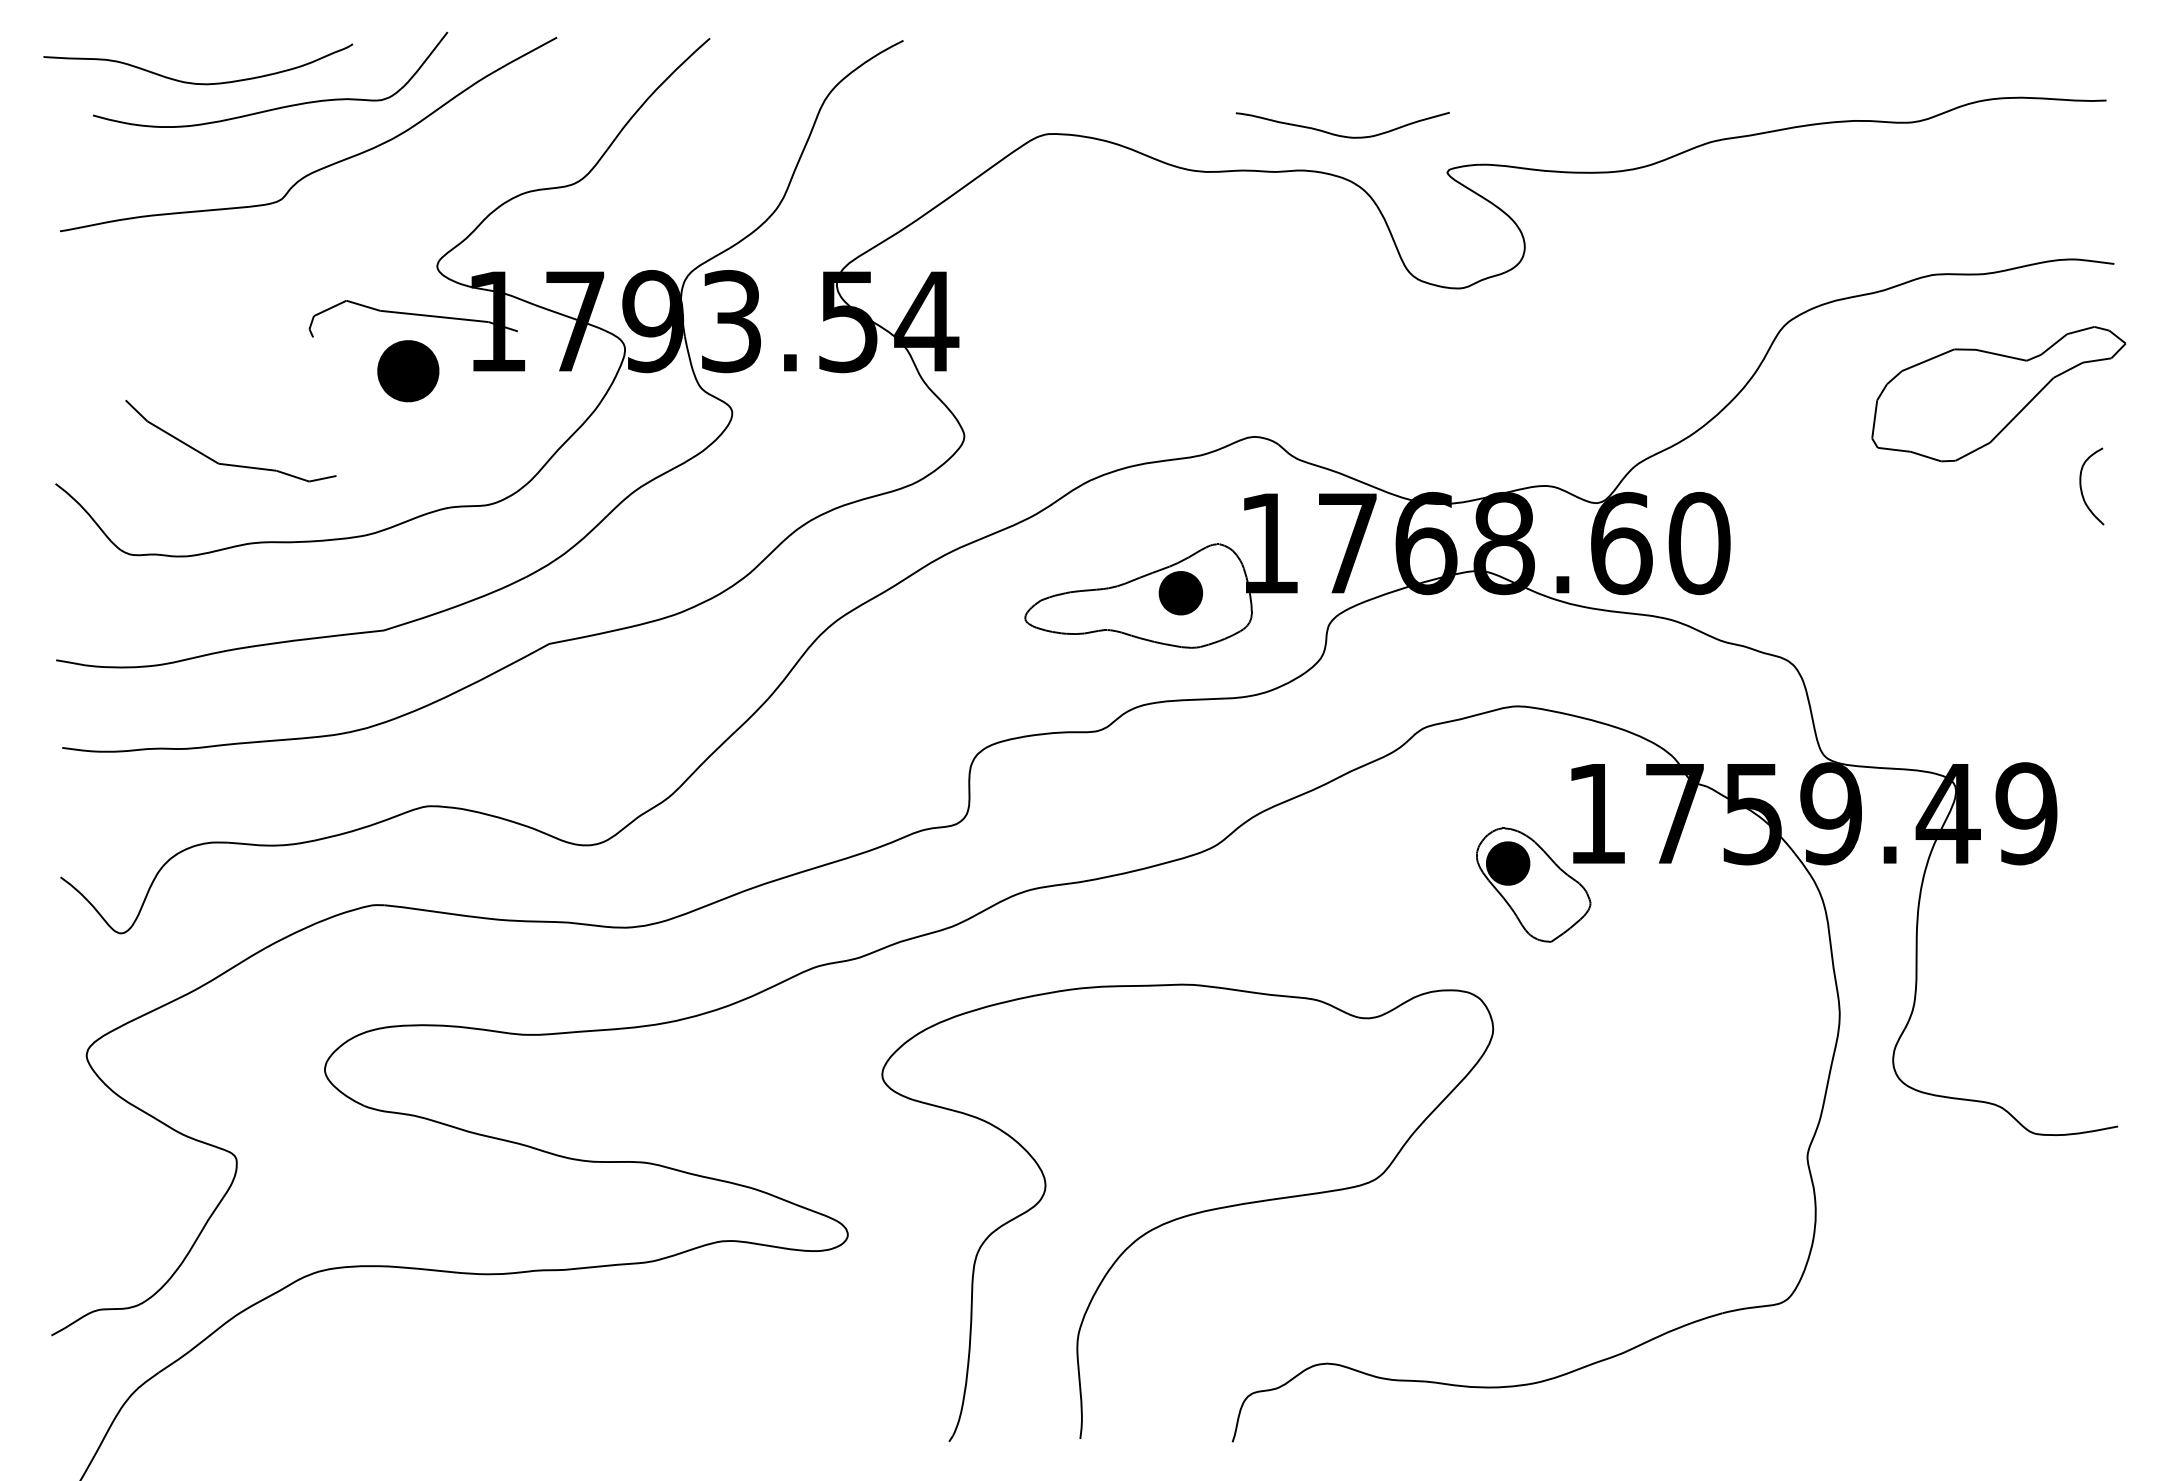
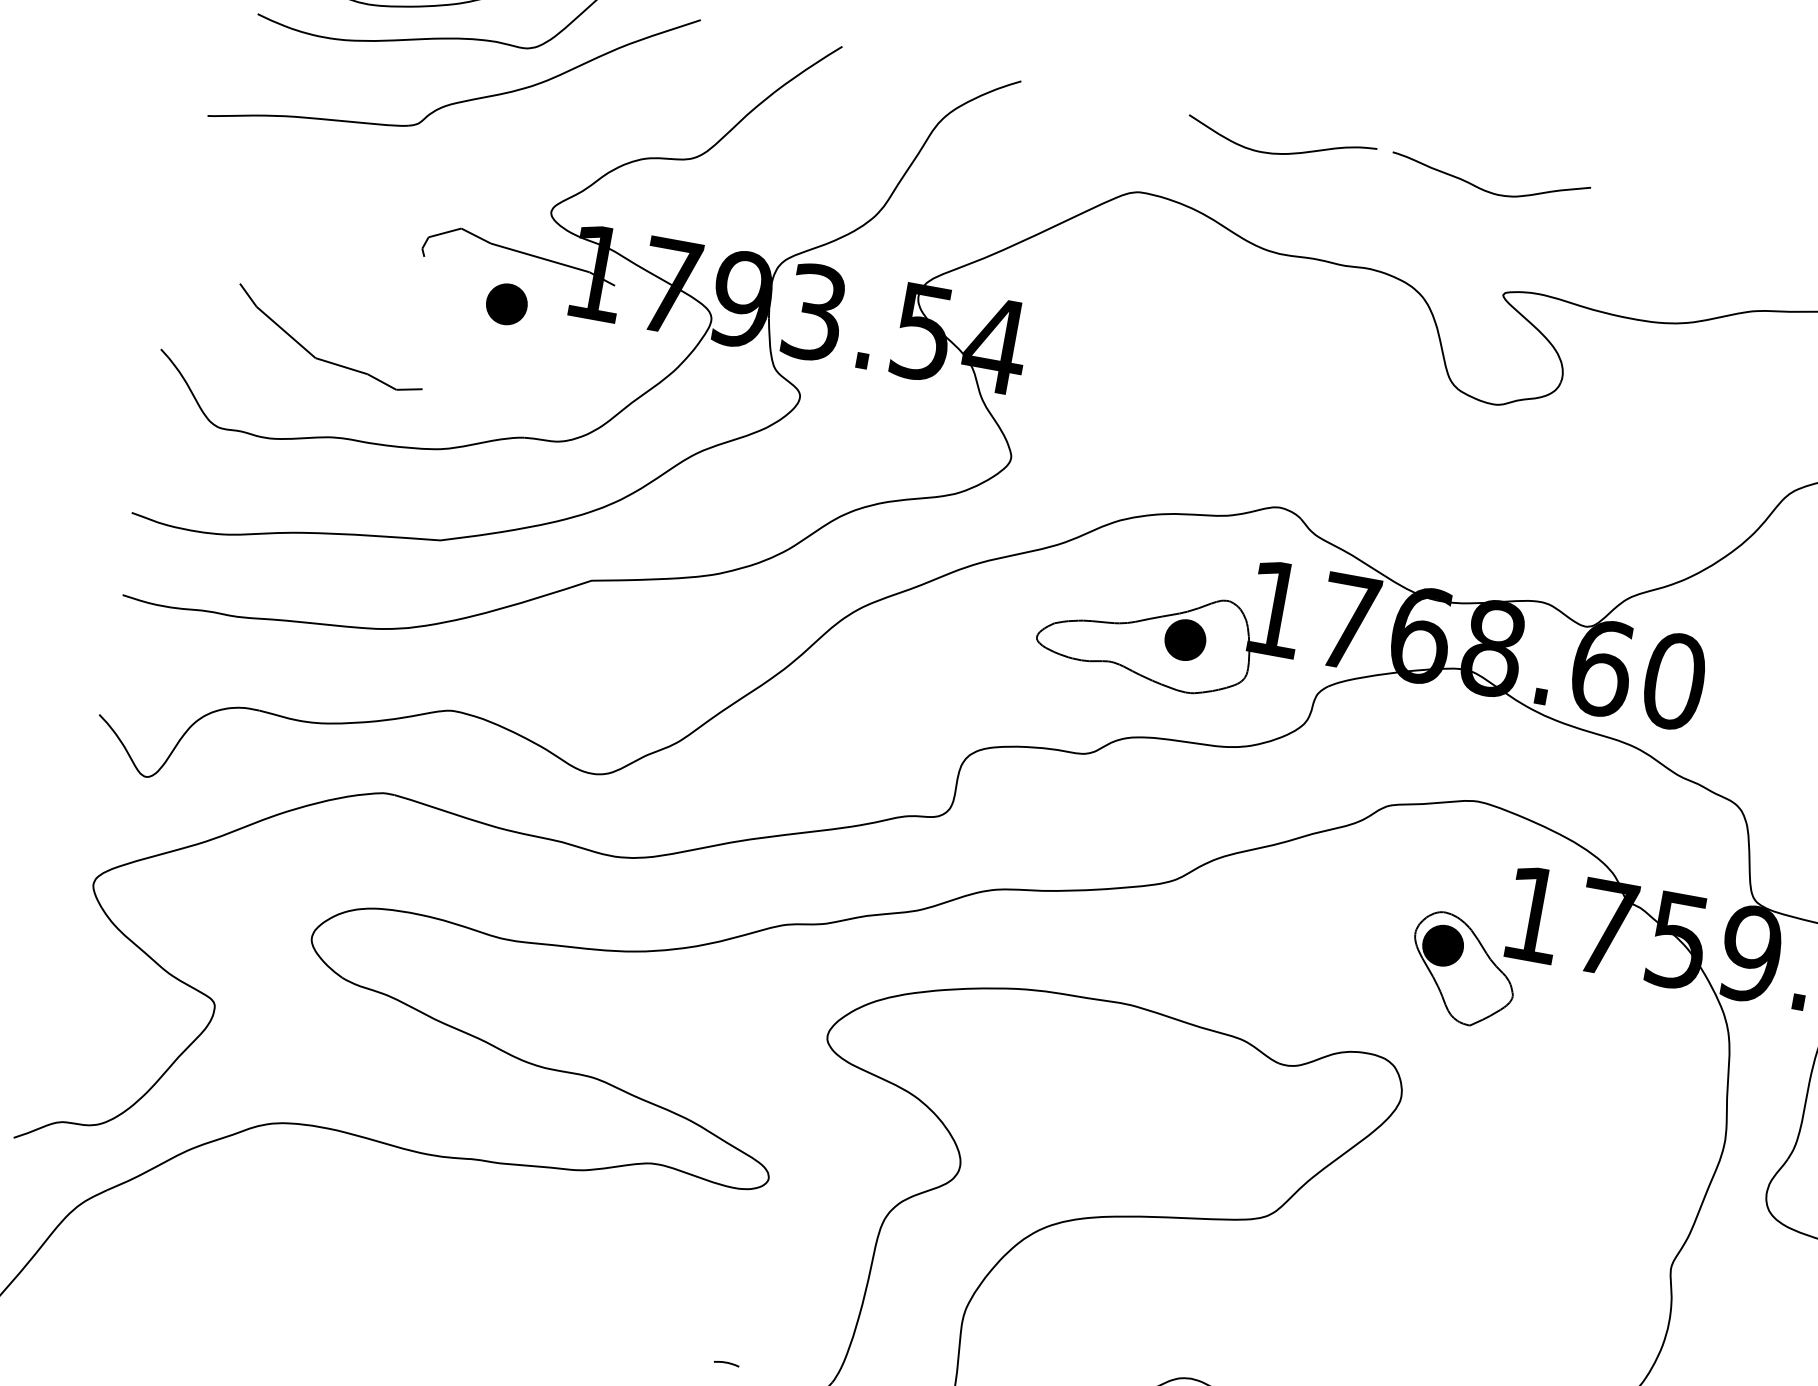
curve: (1186, 66) -> (1279, 152), added
curve: (1338, 134) -> (1484, 189), moved
part: (408, 371) -> (506, 304), size x0.71
line: (838, 1435) -> (726, 1363), added

